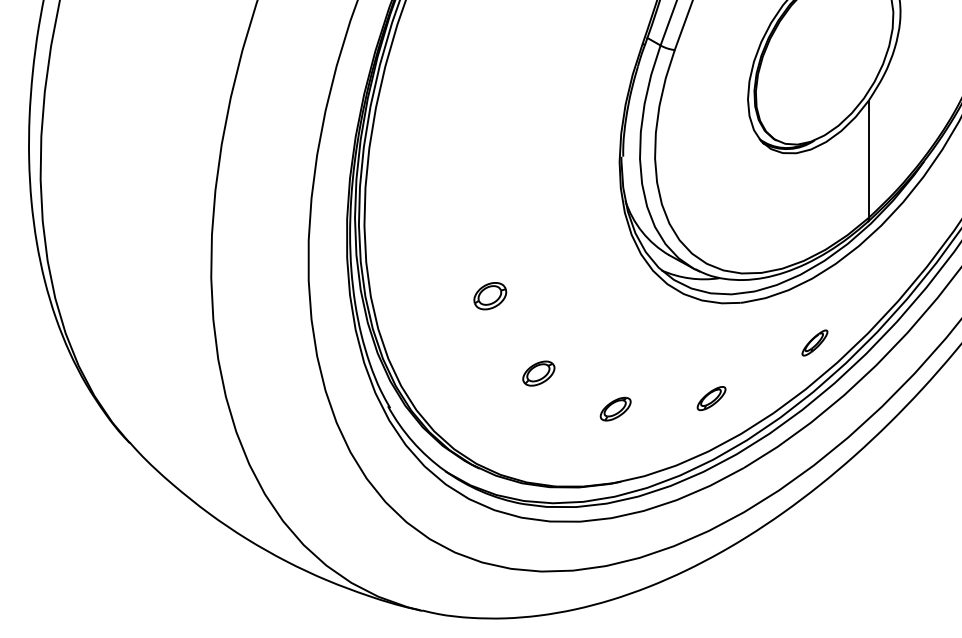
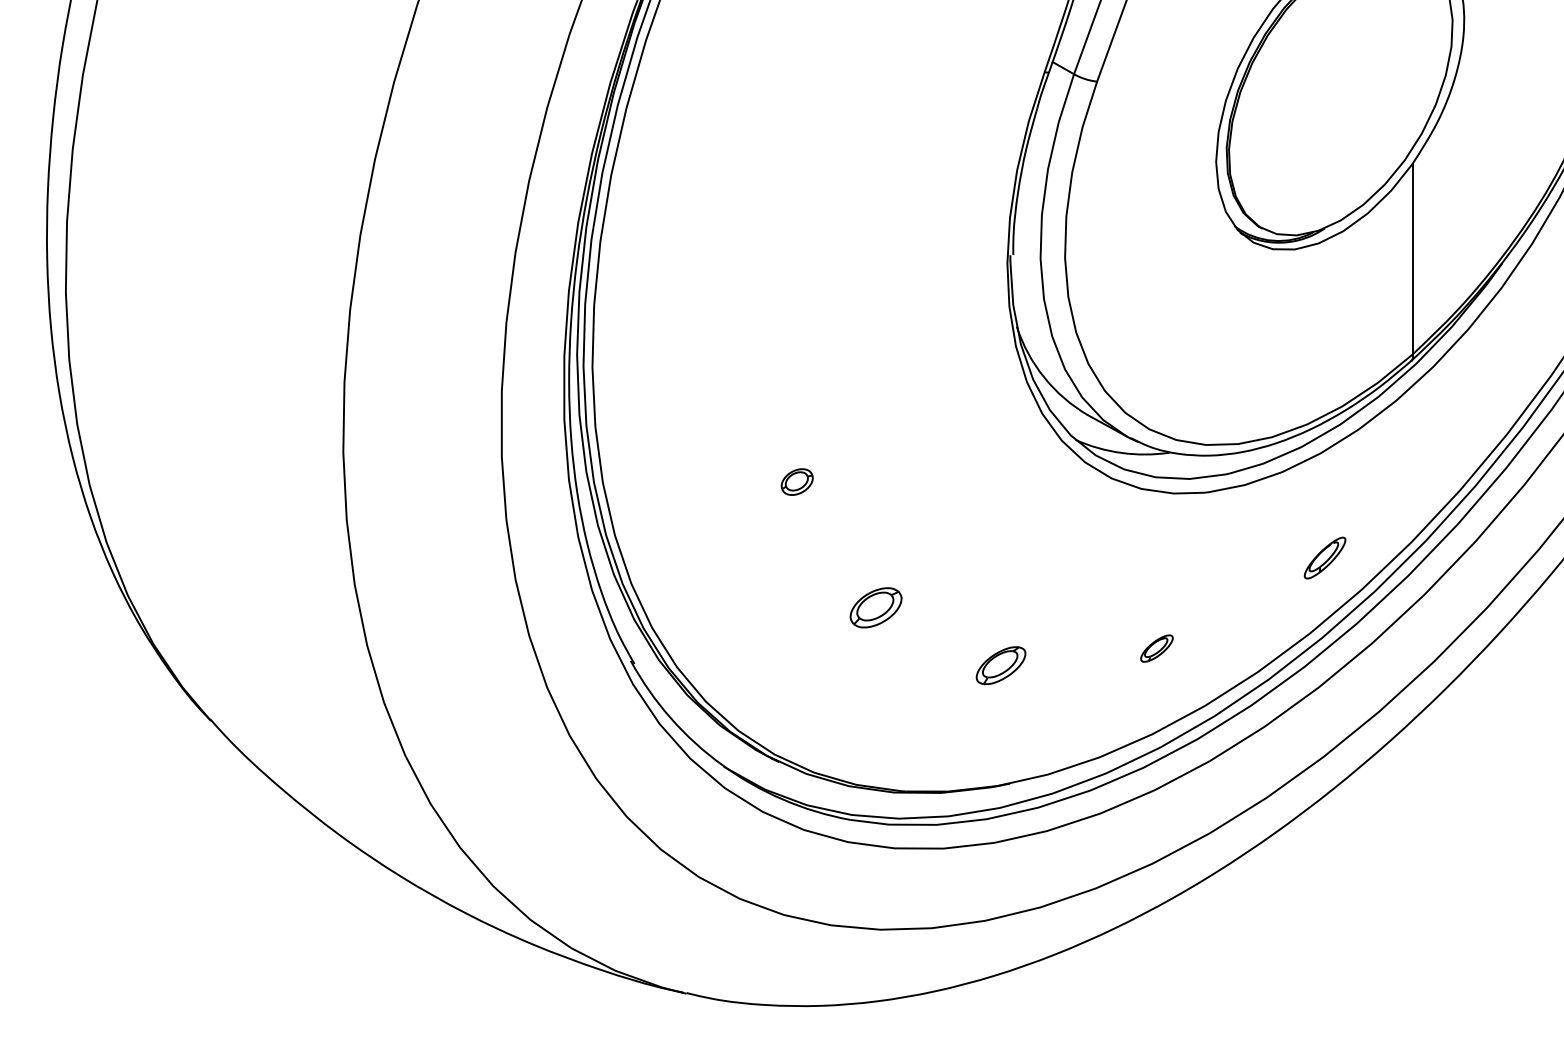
part: (490, 296) -> (797, 482), size x0.6
part: (711, 398) -> (1156, 648), size x0.7

